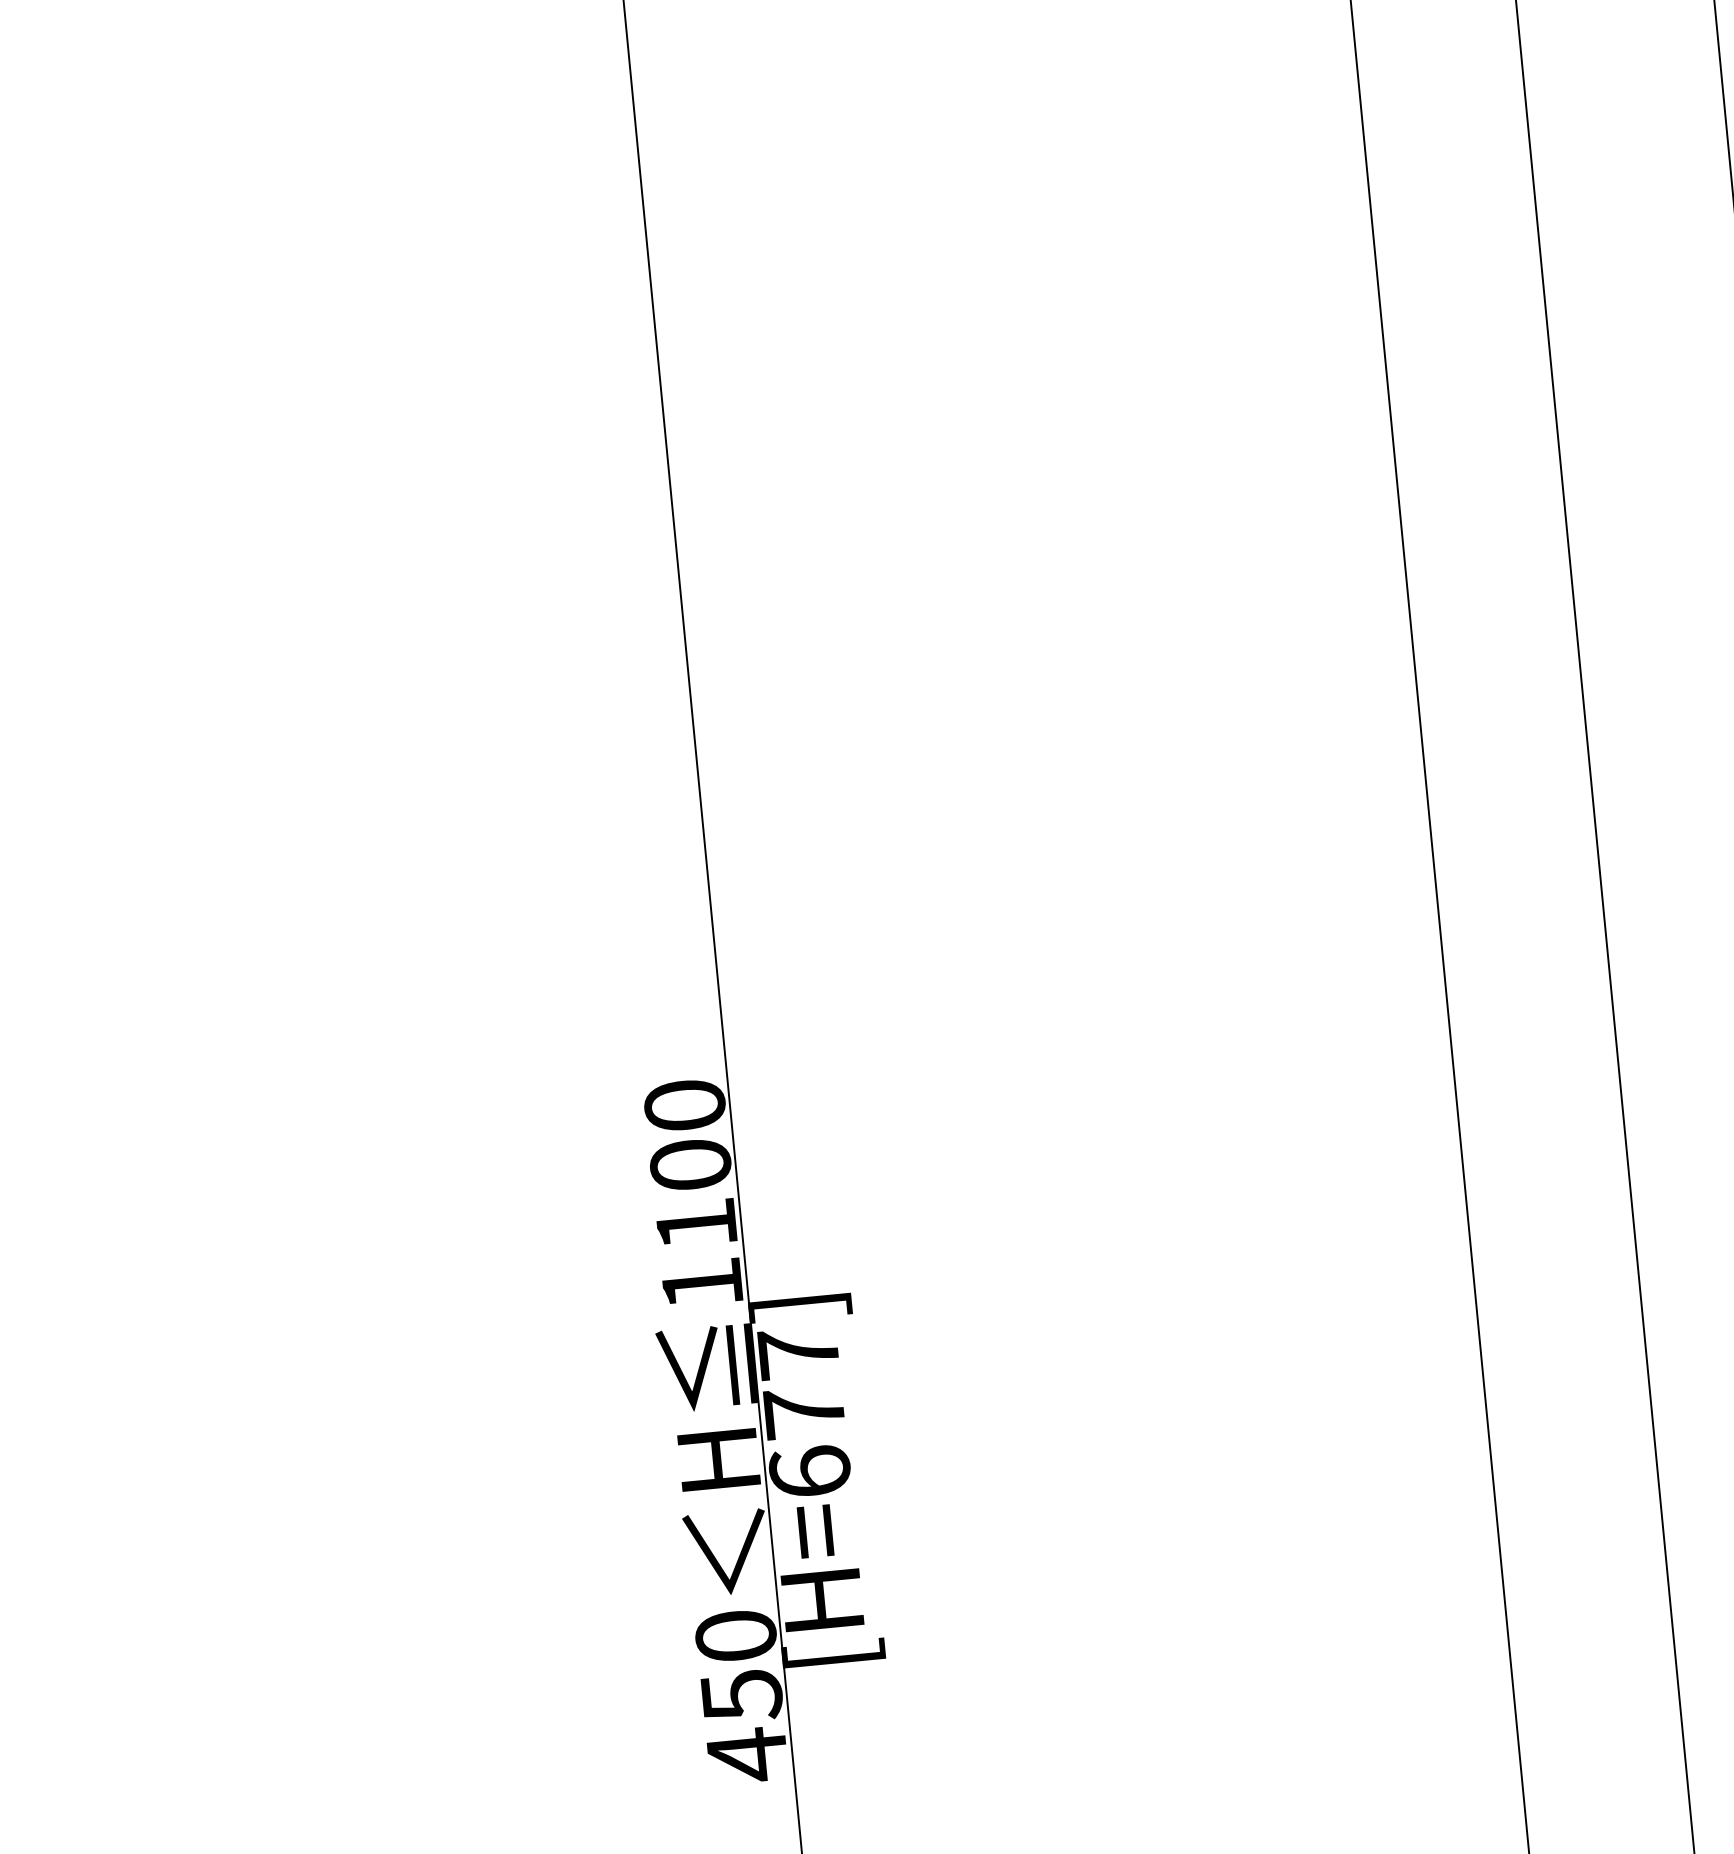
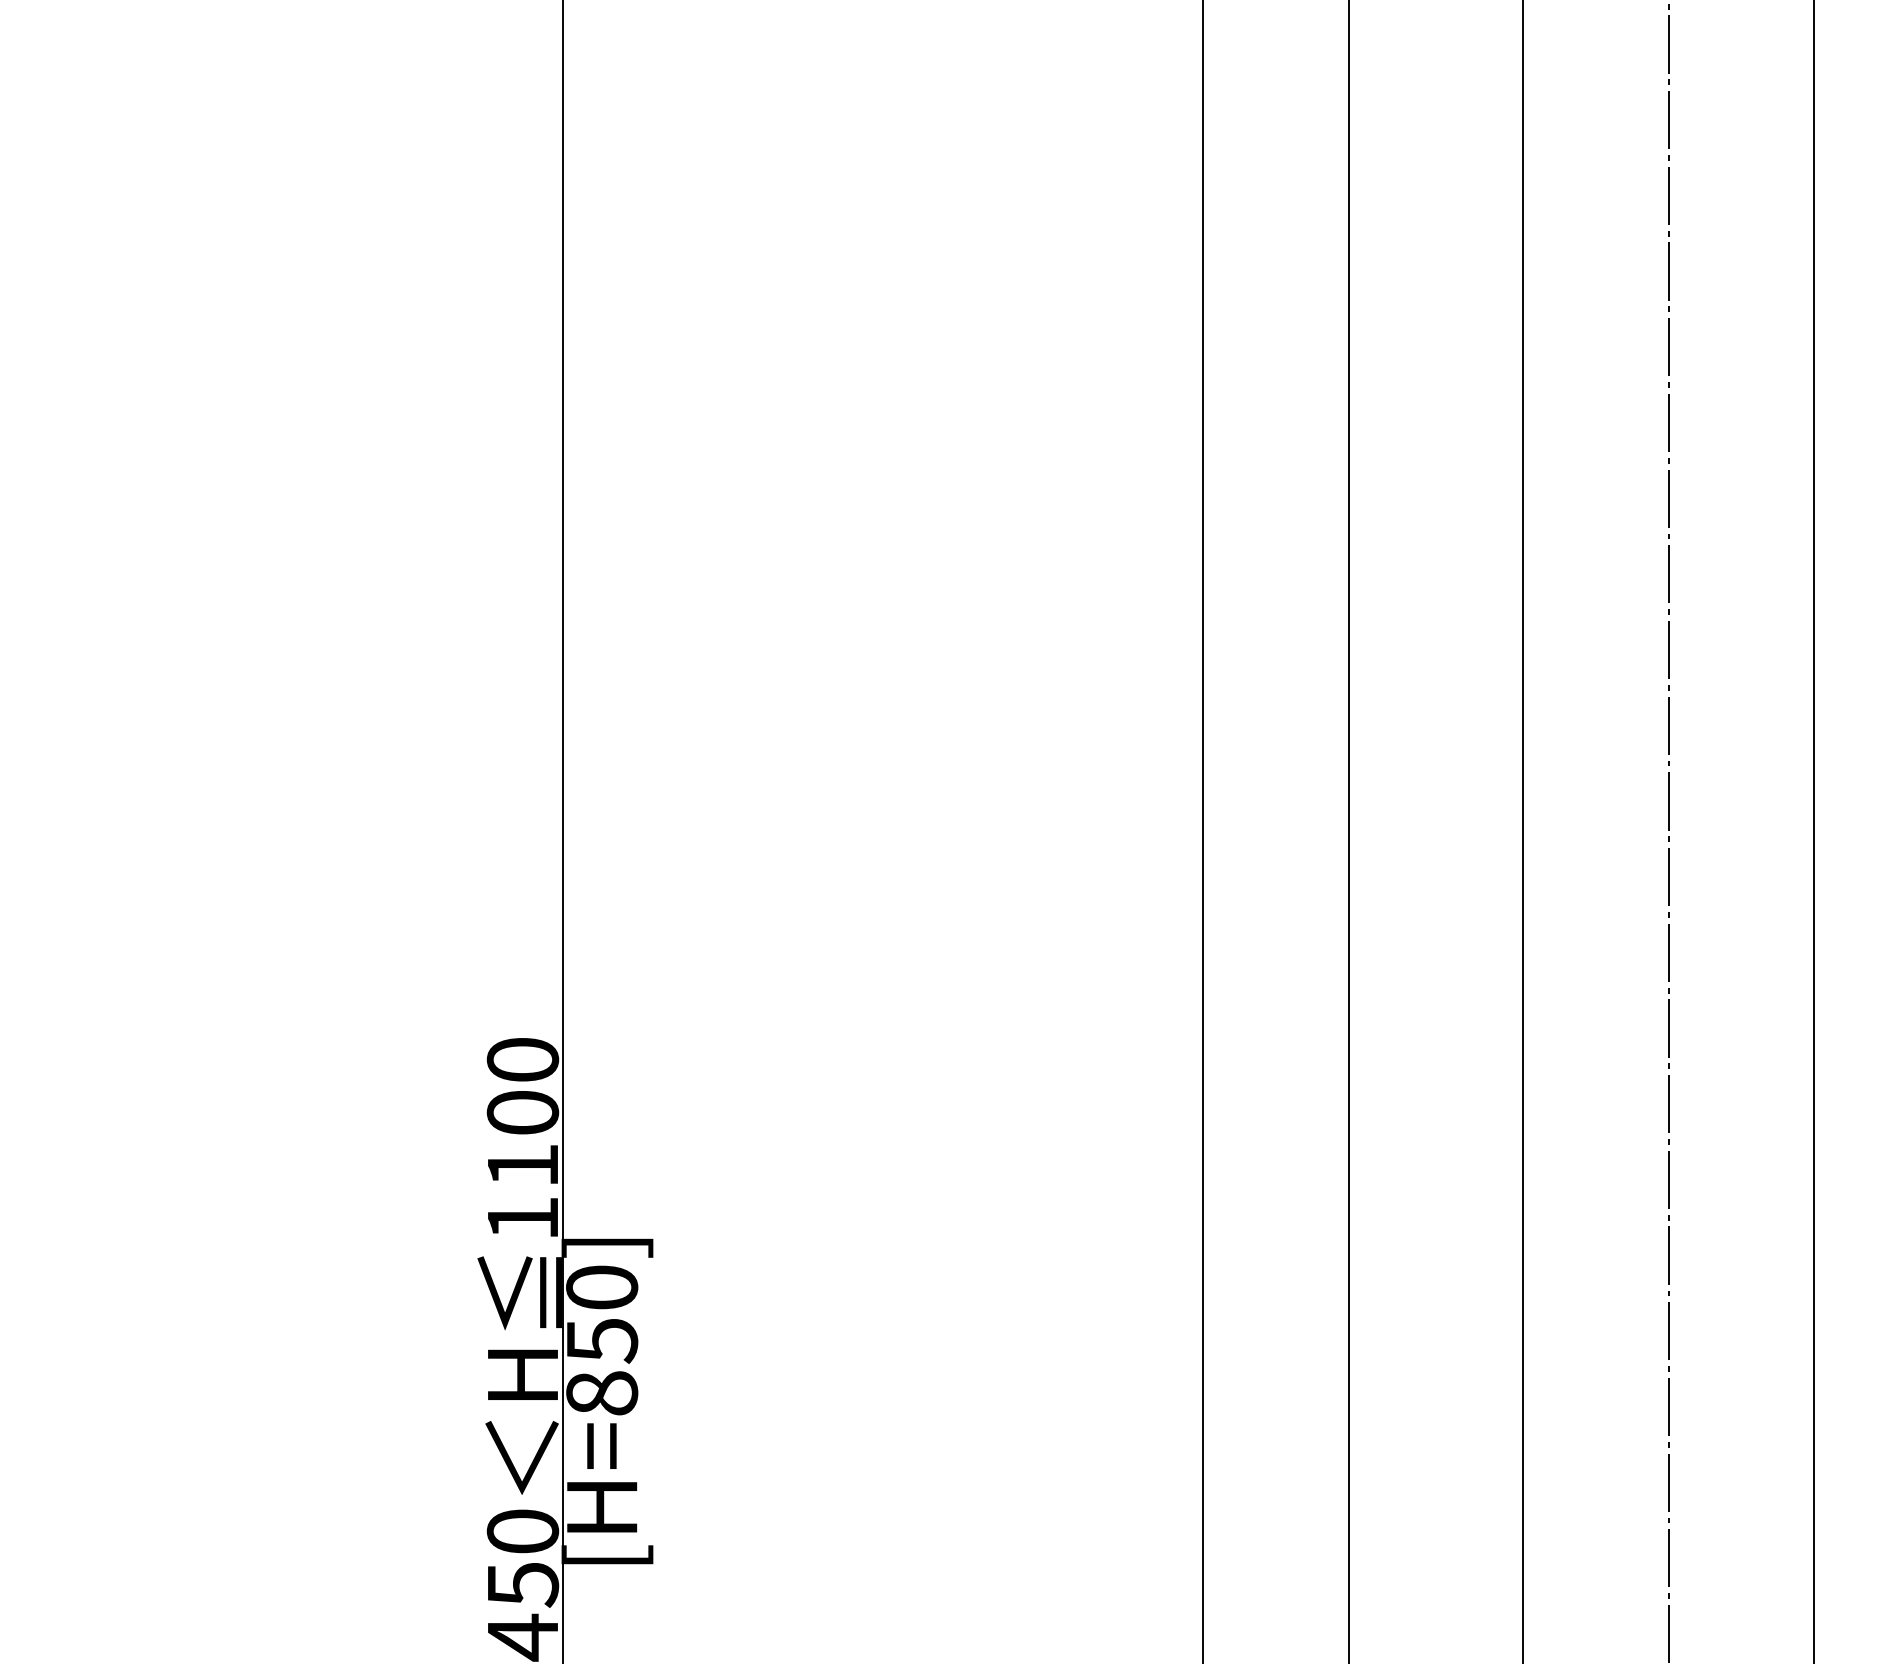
text: (804, 1412) -> (602, 1340), [H=677] -> [H=850]

